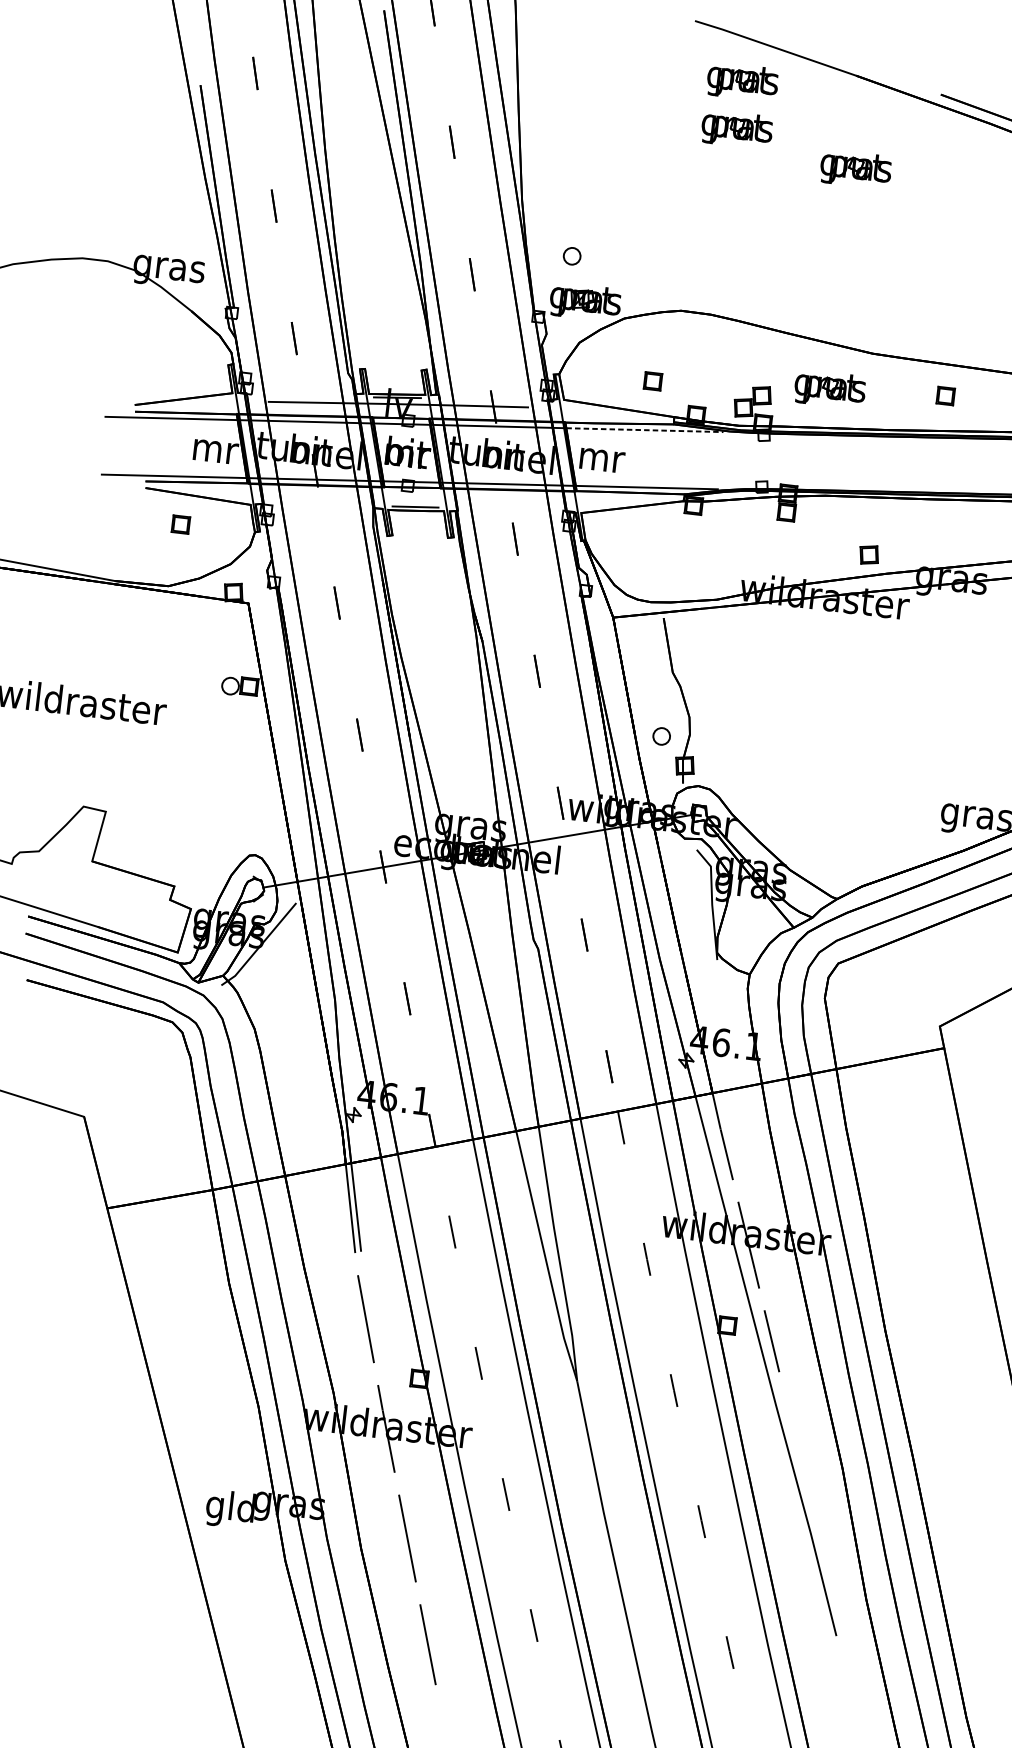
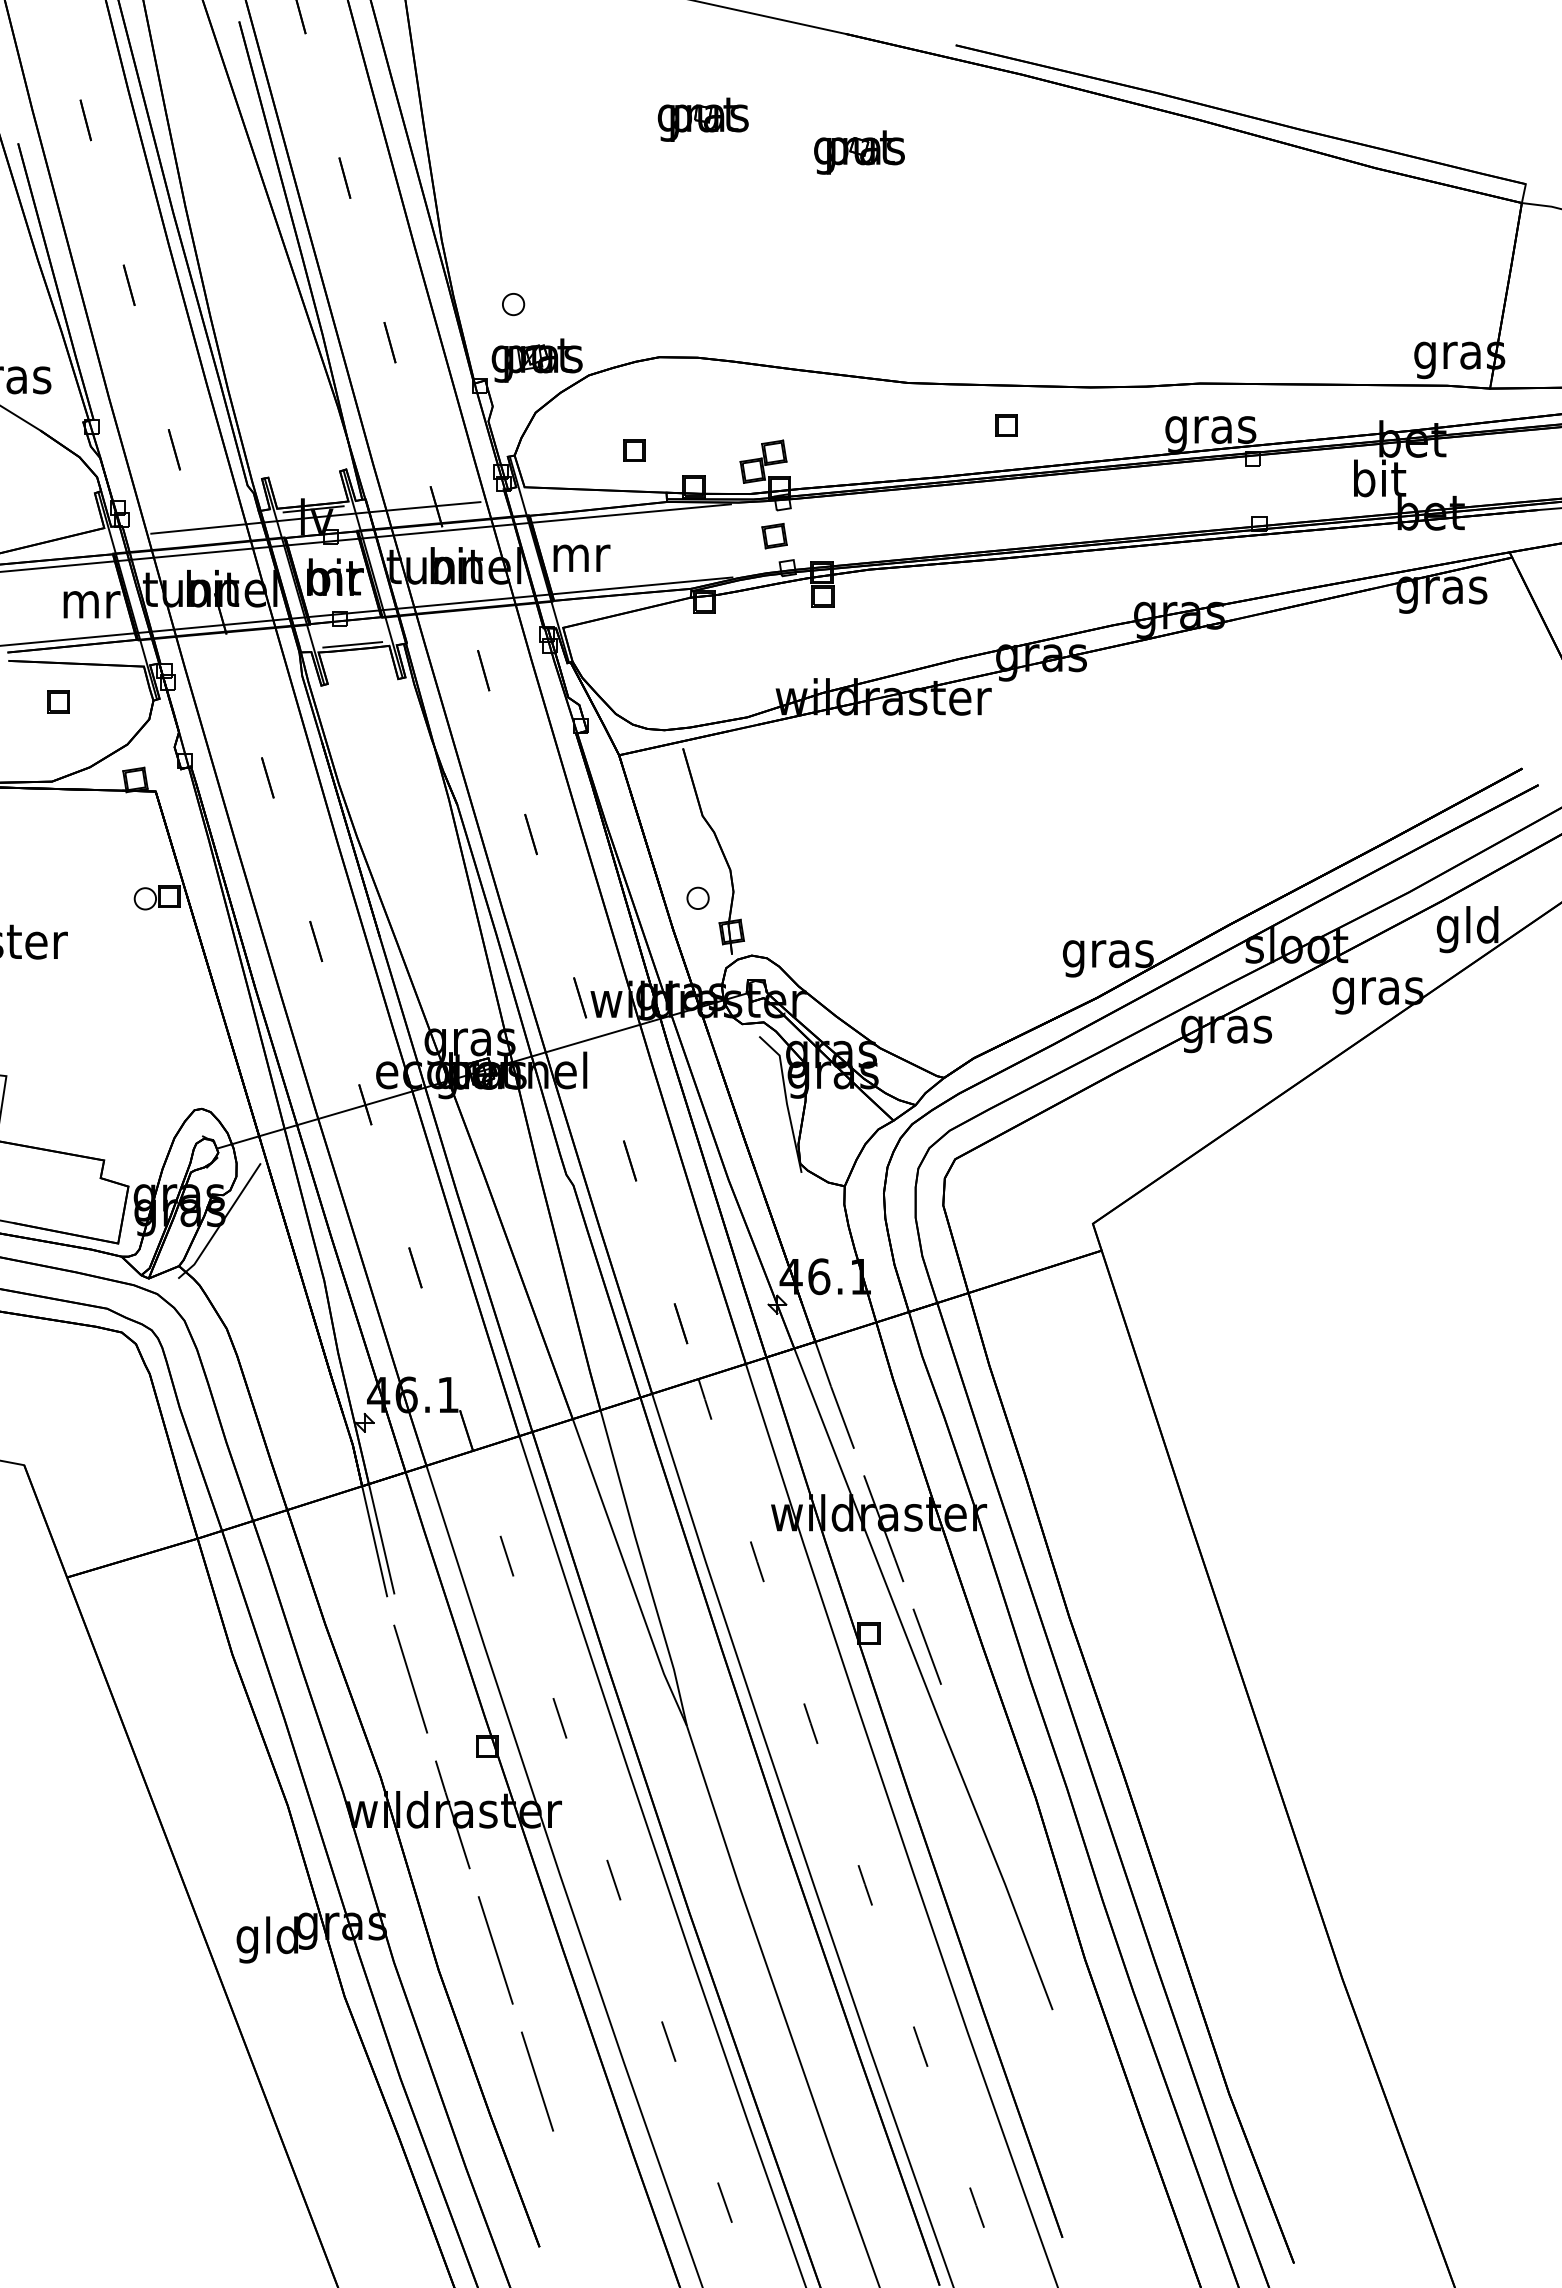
part: (742, 81) -> (702, 58), removed
part: (830, 389) -> (859, 434), removed
line: (645, 430) -> (631, 513), dashed -> solid
part: (869, 555) -> (774, 536), moved

